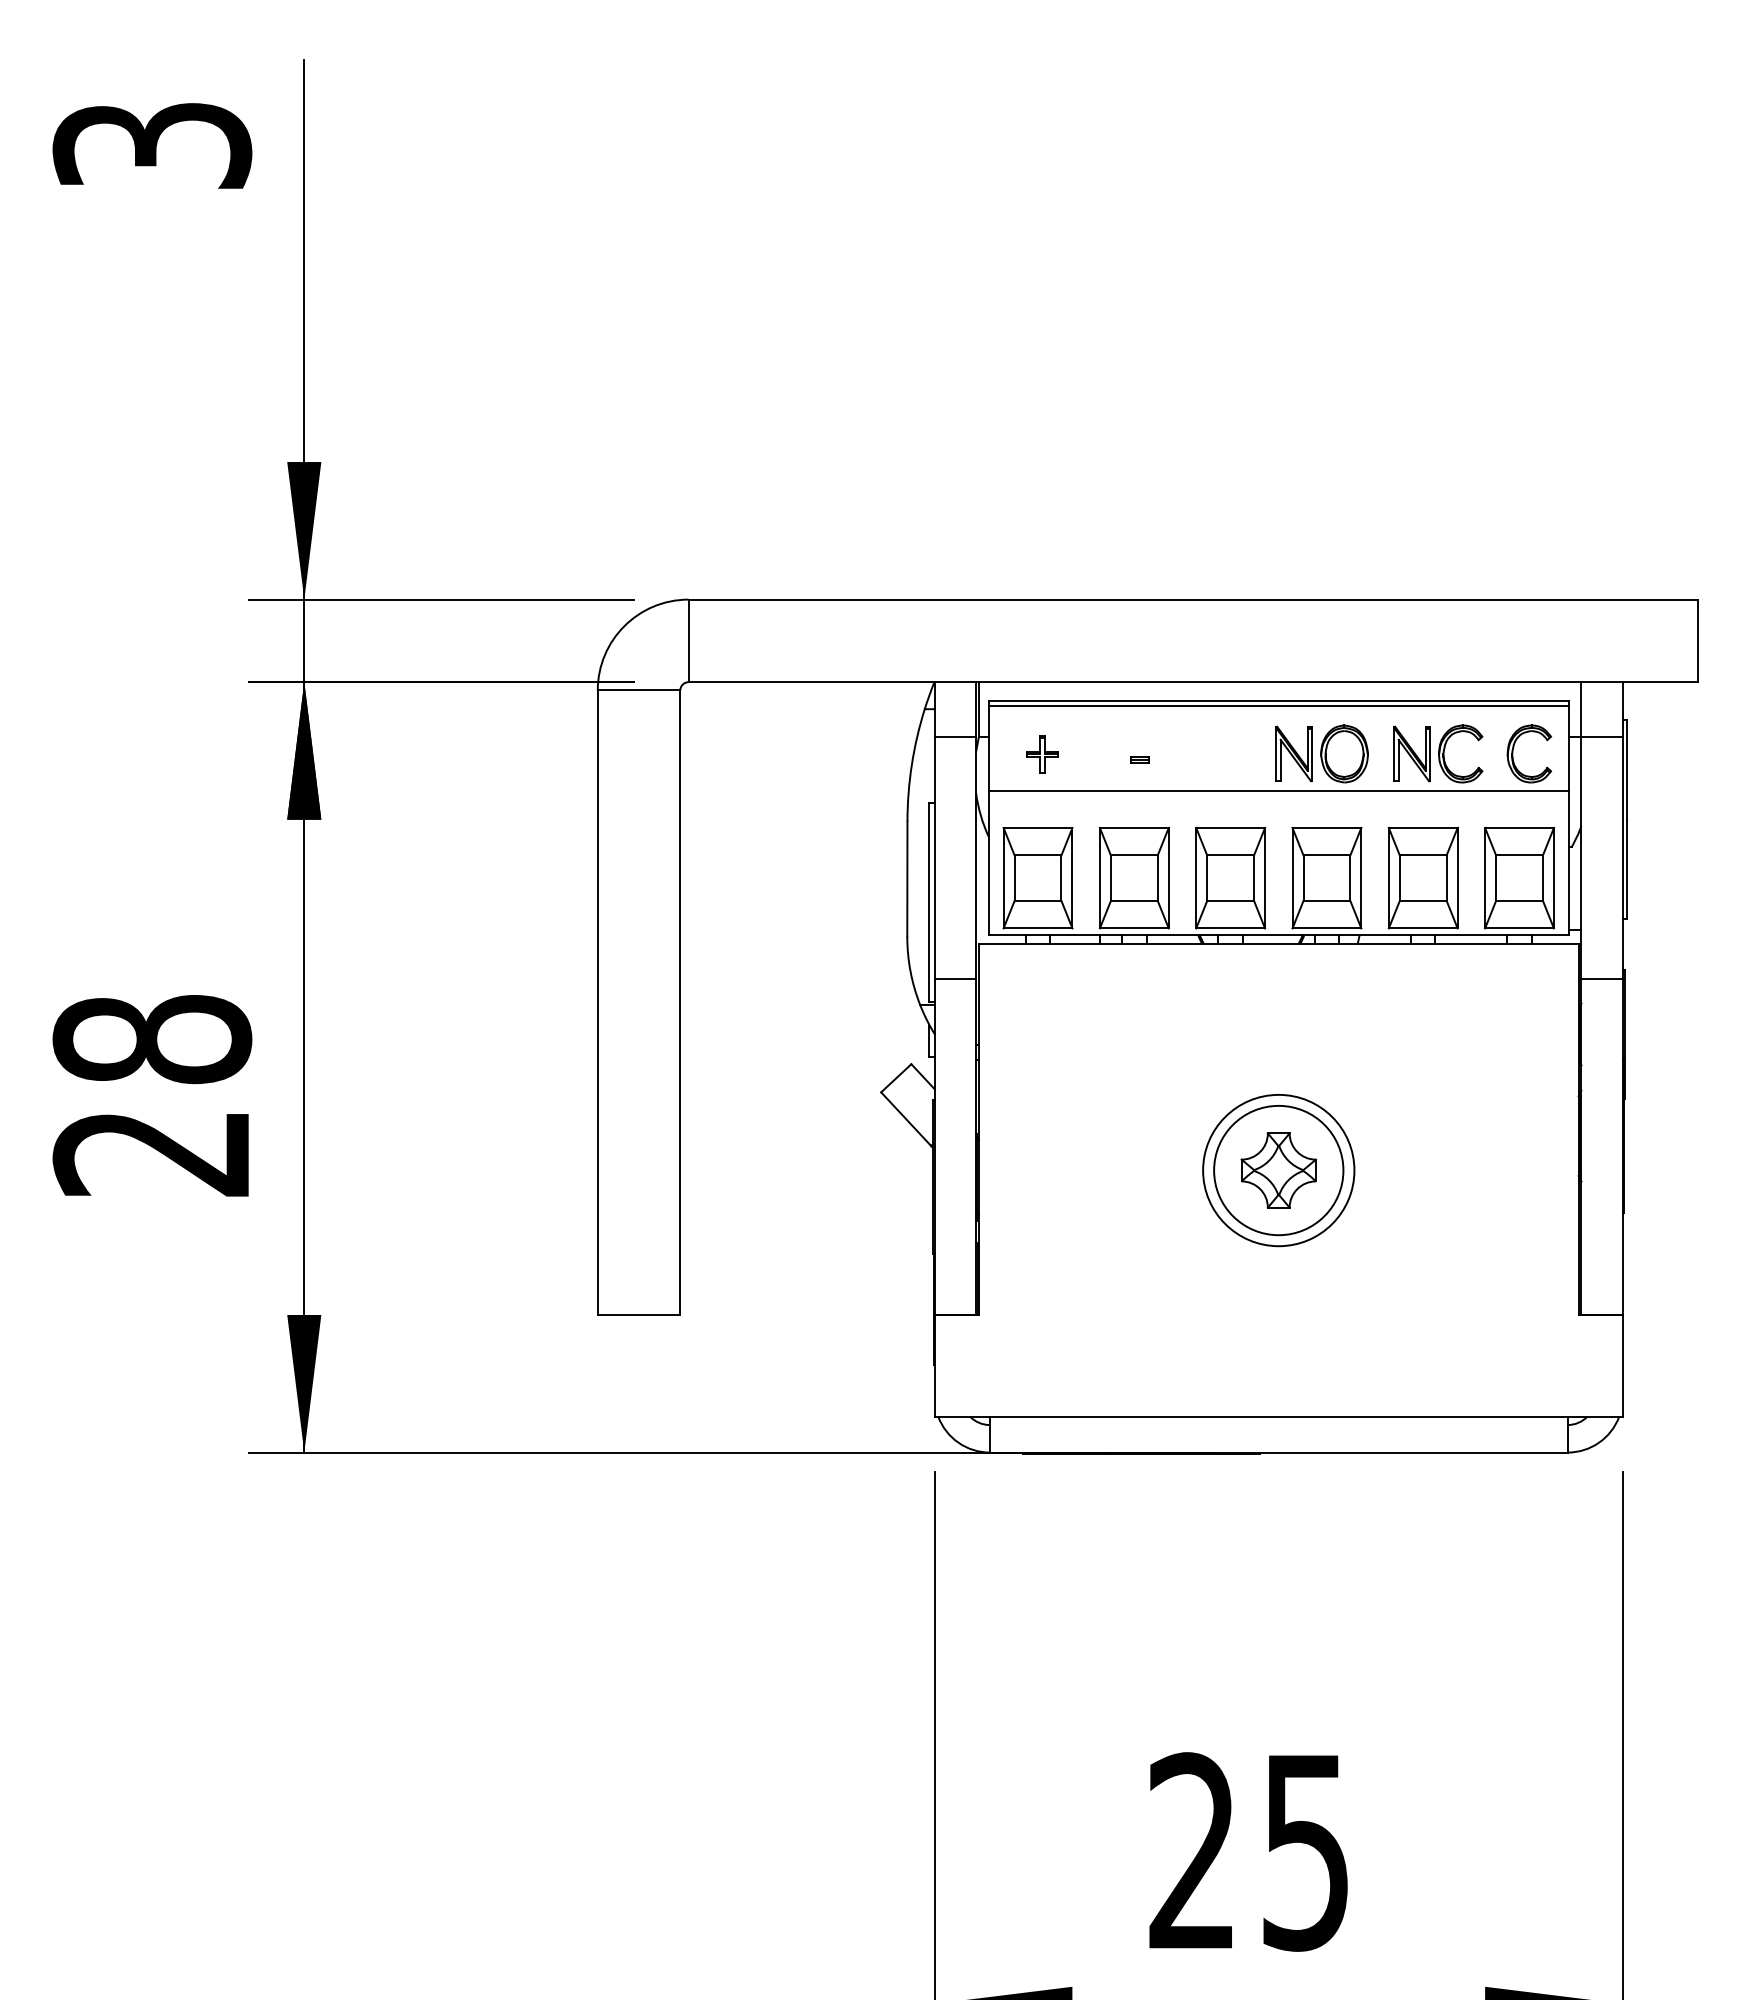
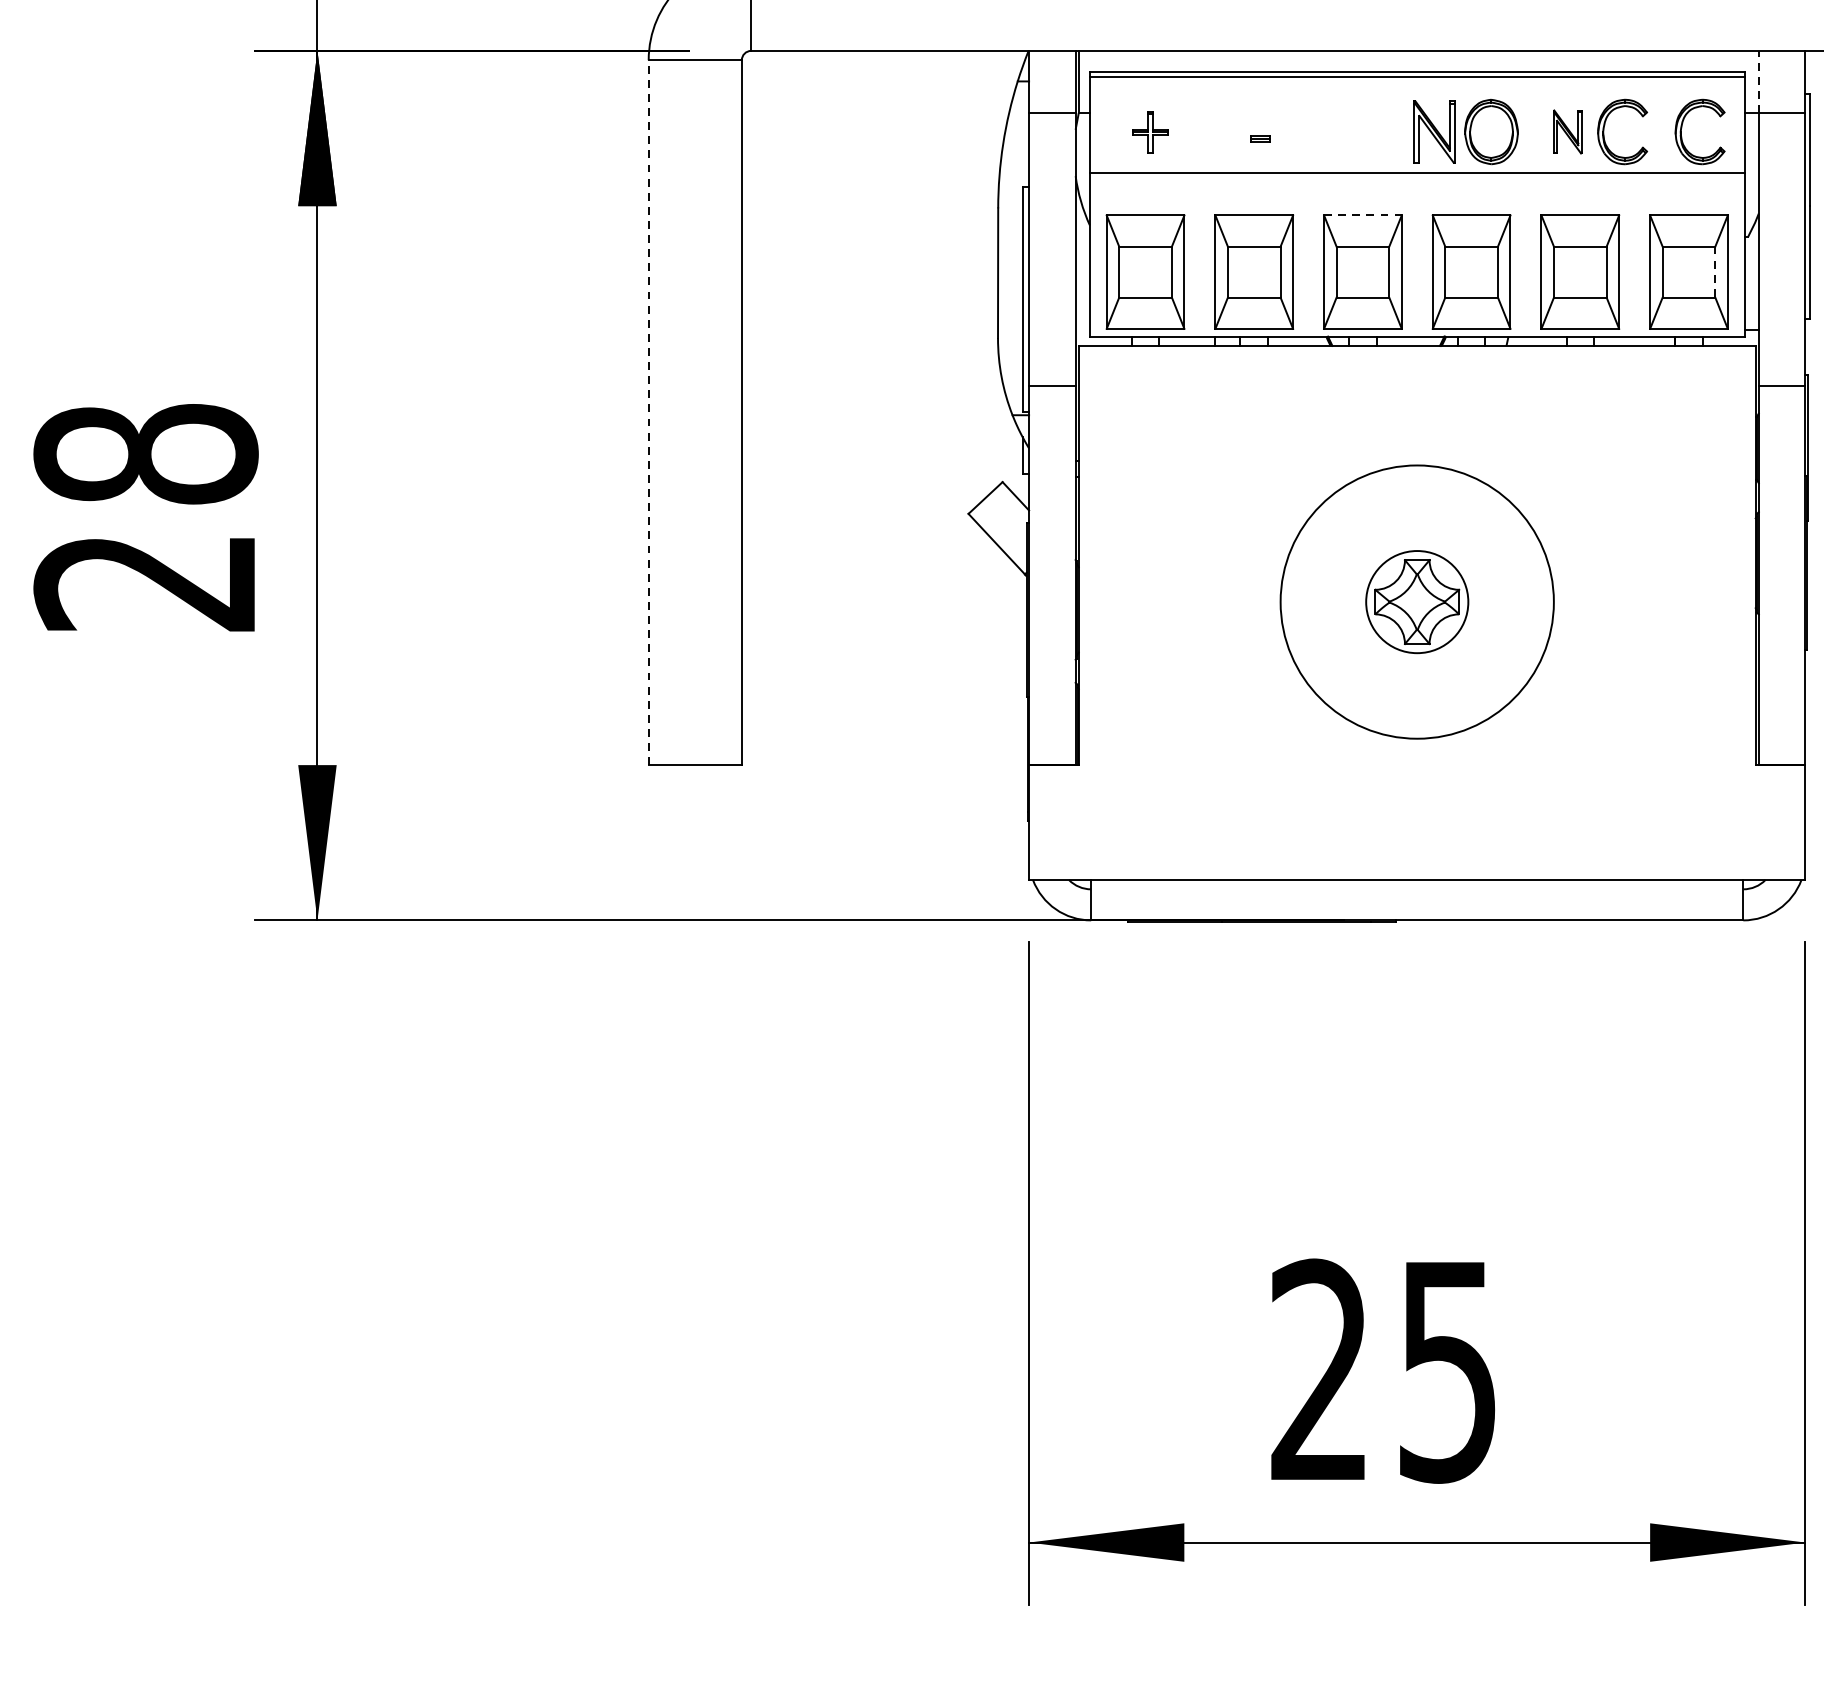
line: (1581, 709) -> (1758, 81), solid -> dashed
part: (1411, 753) -> (1567, 131), size x0.7
line: (1231, 827) -> (1363, 214), solid -> dashed
line: (1542, 878) -> (1714, 272), solid -> dashed
line: (597, 1002) -> (648, 412), solid -> dashed
circle: (1278, 1170) -> (1416, 602), size x0.7
circle: (1278, 1170) -> (1416, 602), size x1.6

